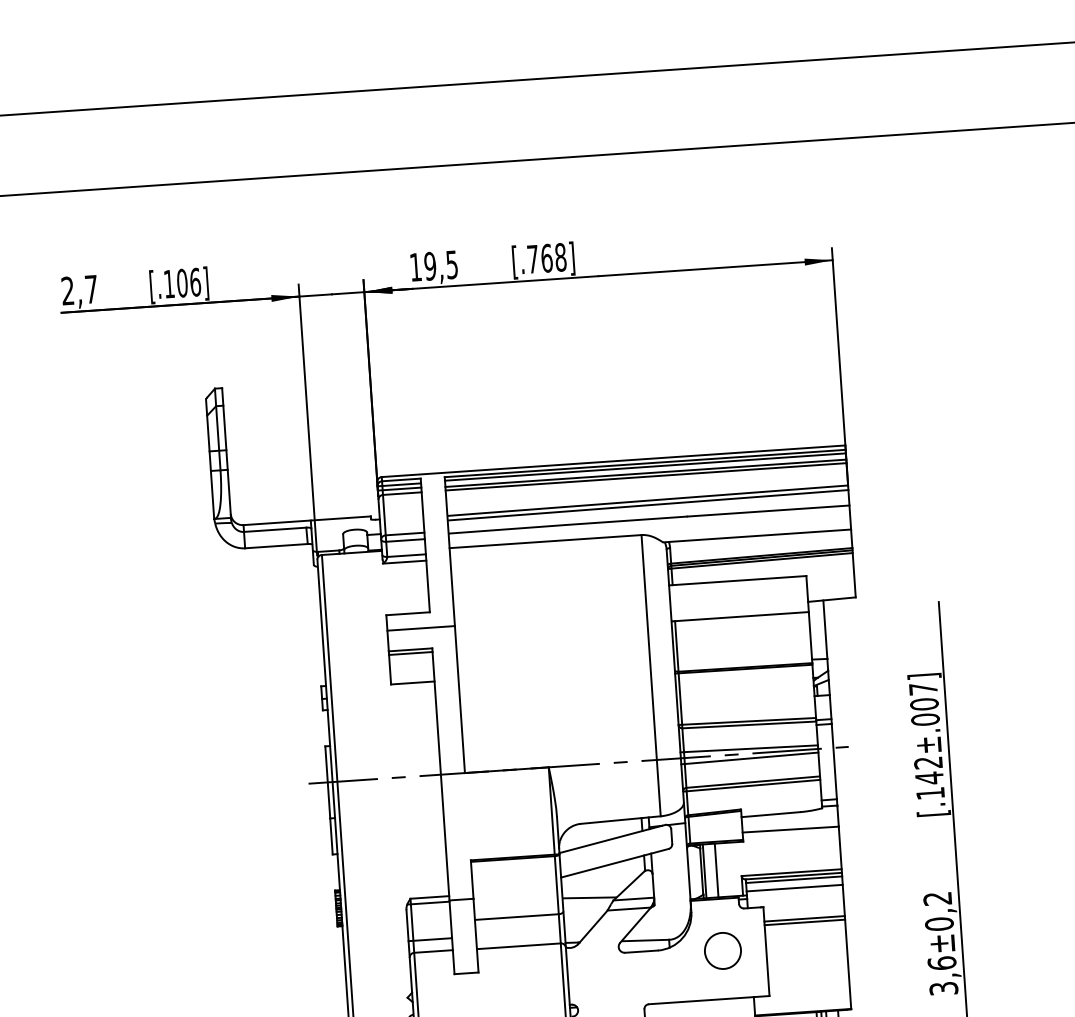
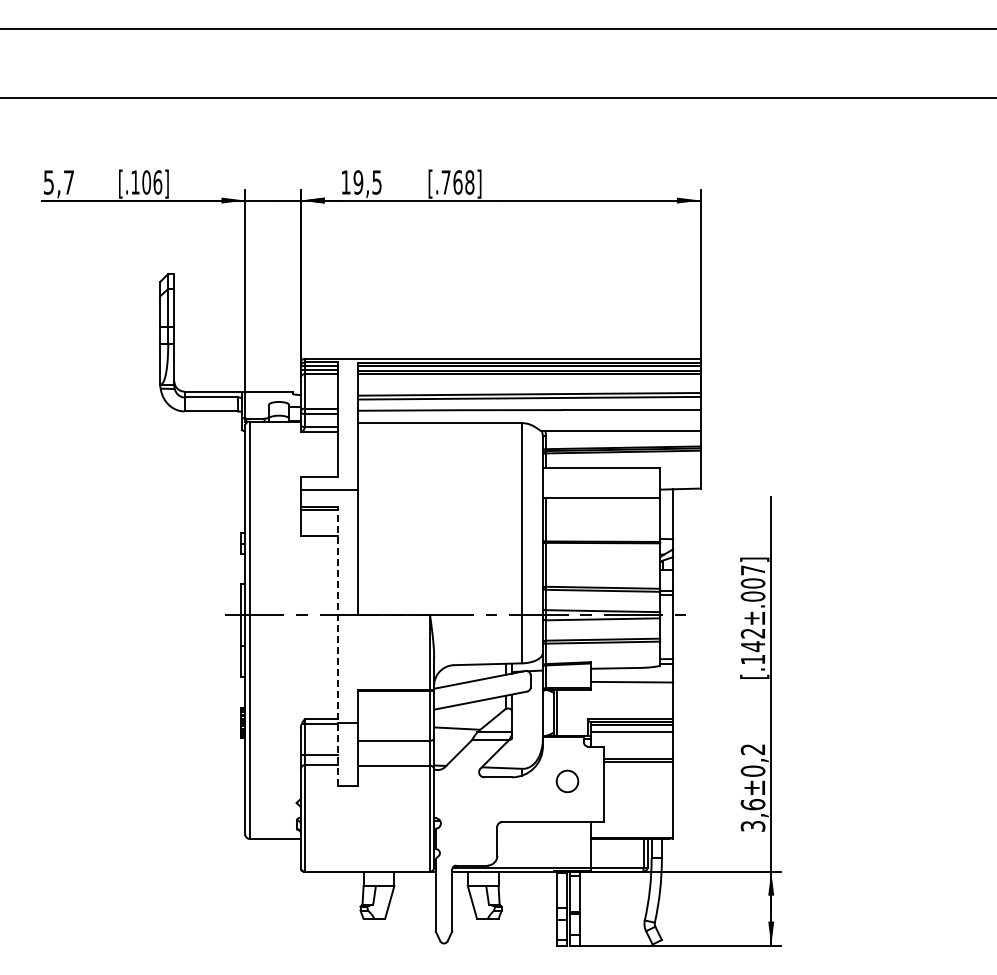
text: (67, 291) -> (48, 182), 2,7 -> 5,7
line: (442, 811) -> (337, 646), solid -> dashed
line: (716, 870) -> (566, 712), removed
circle: (722, 951) -> (567, 781), size x0.7

